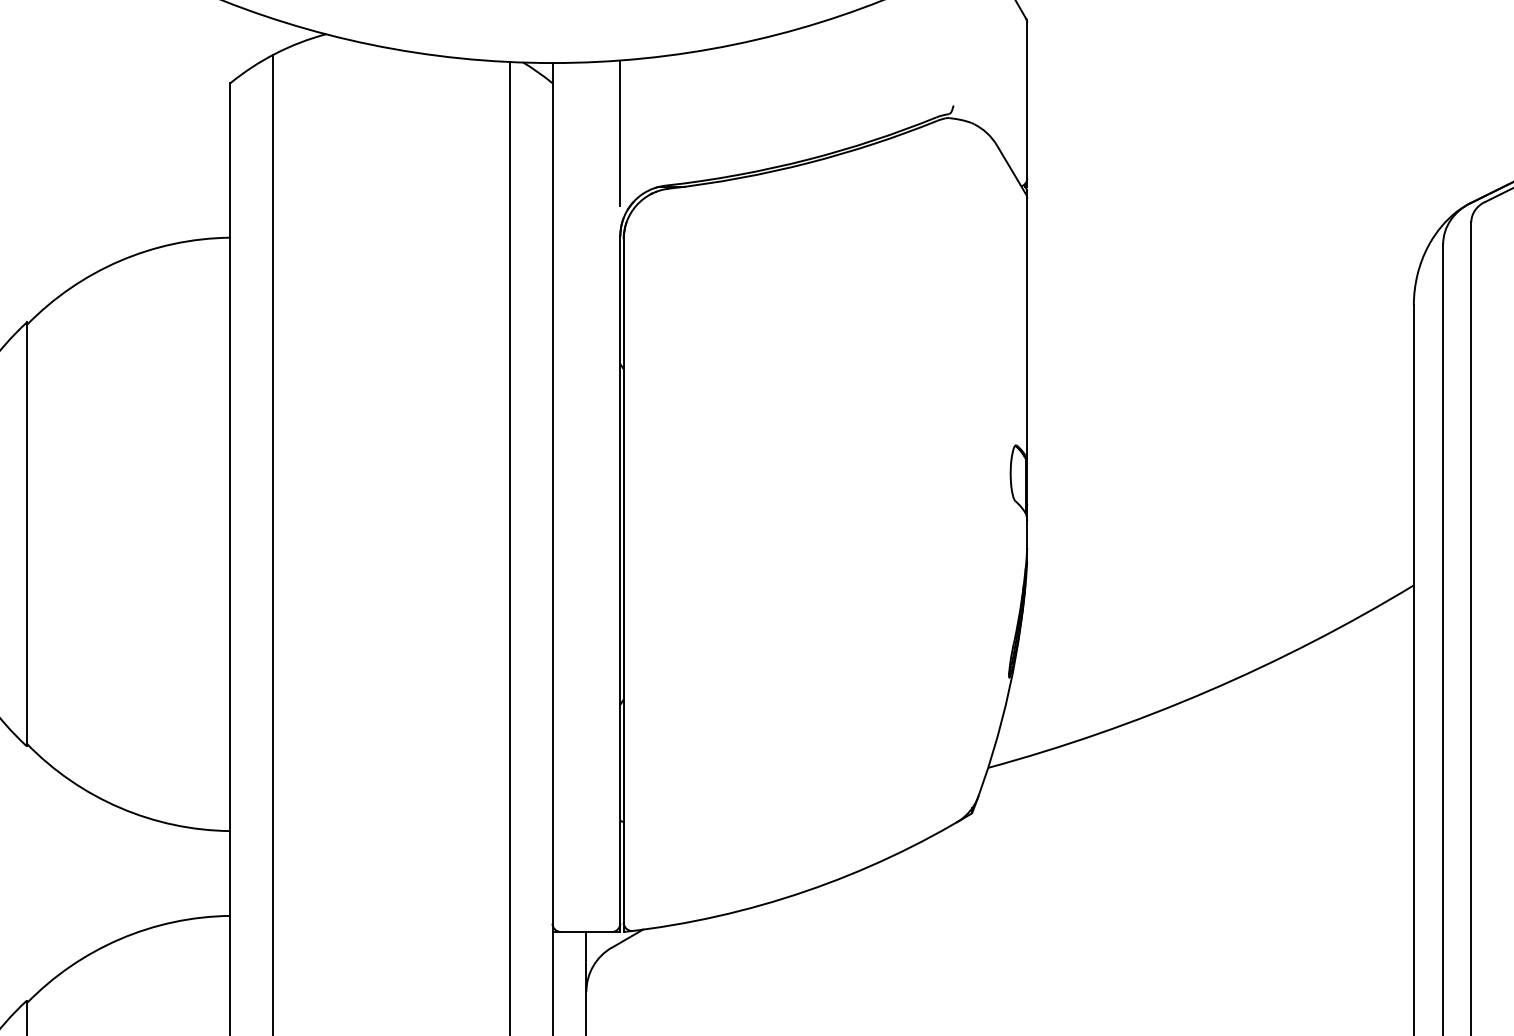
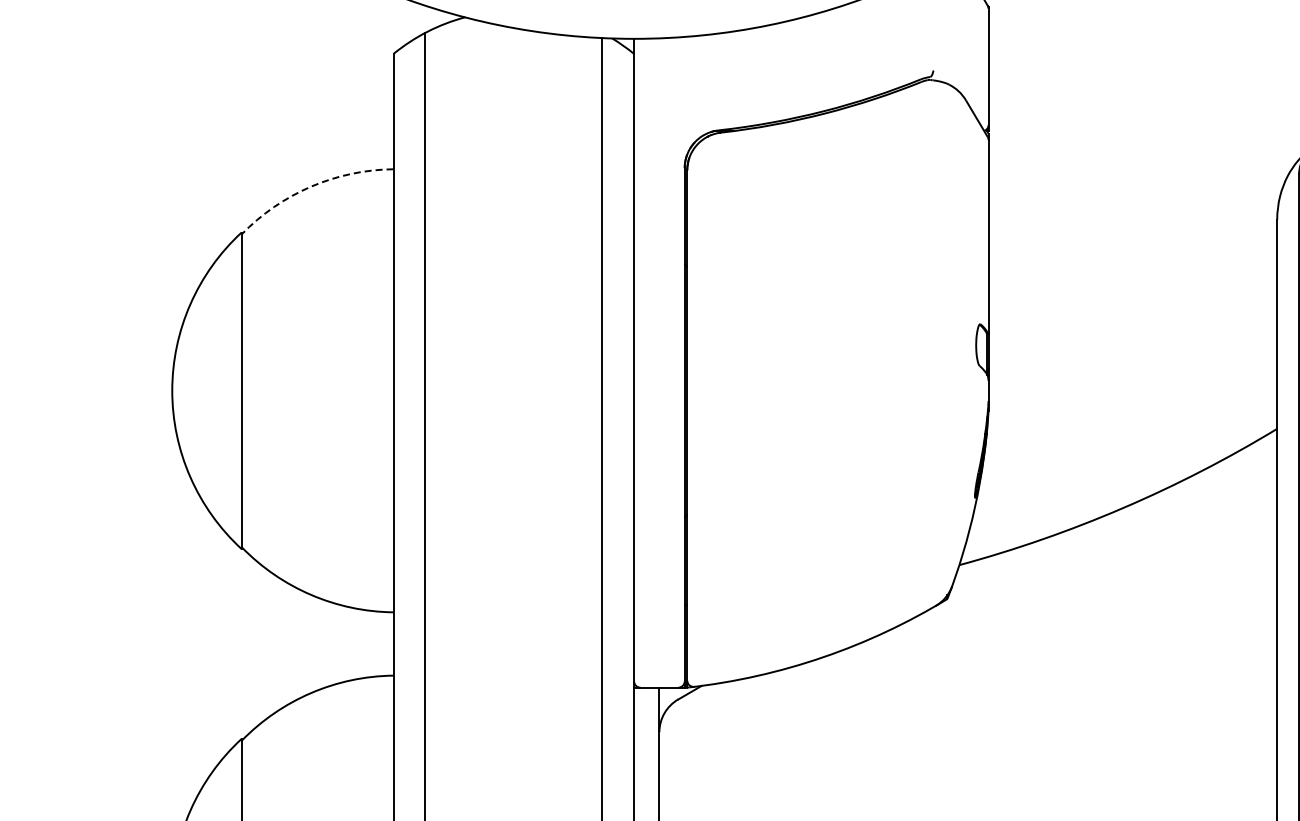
line: (620, 132) -> (684, 90), removed
arc: (120, 260) -> (311, 186), solid -> dashed

